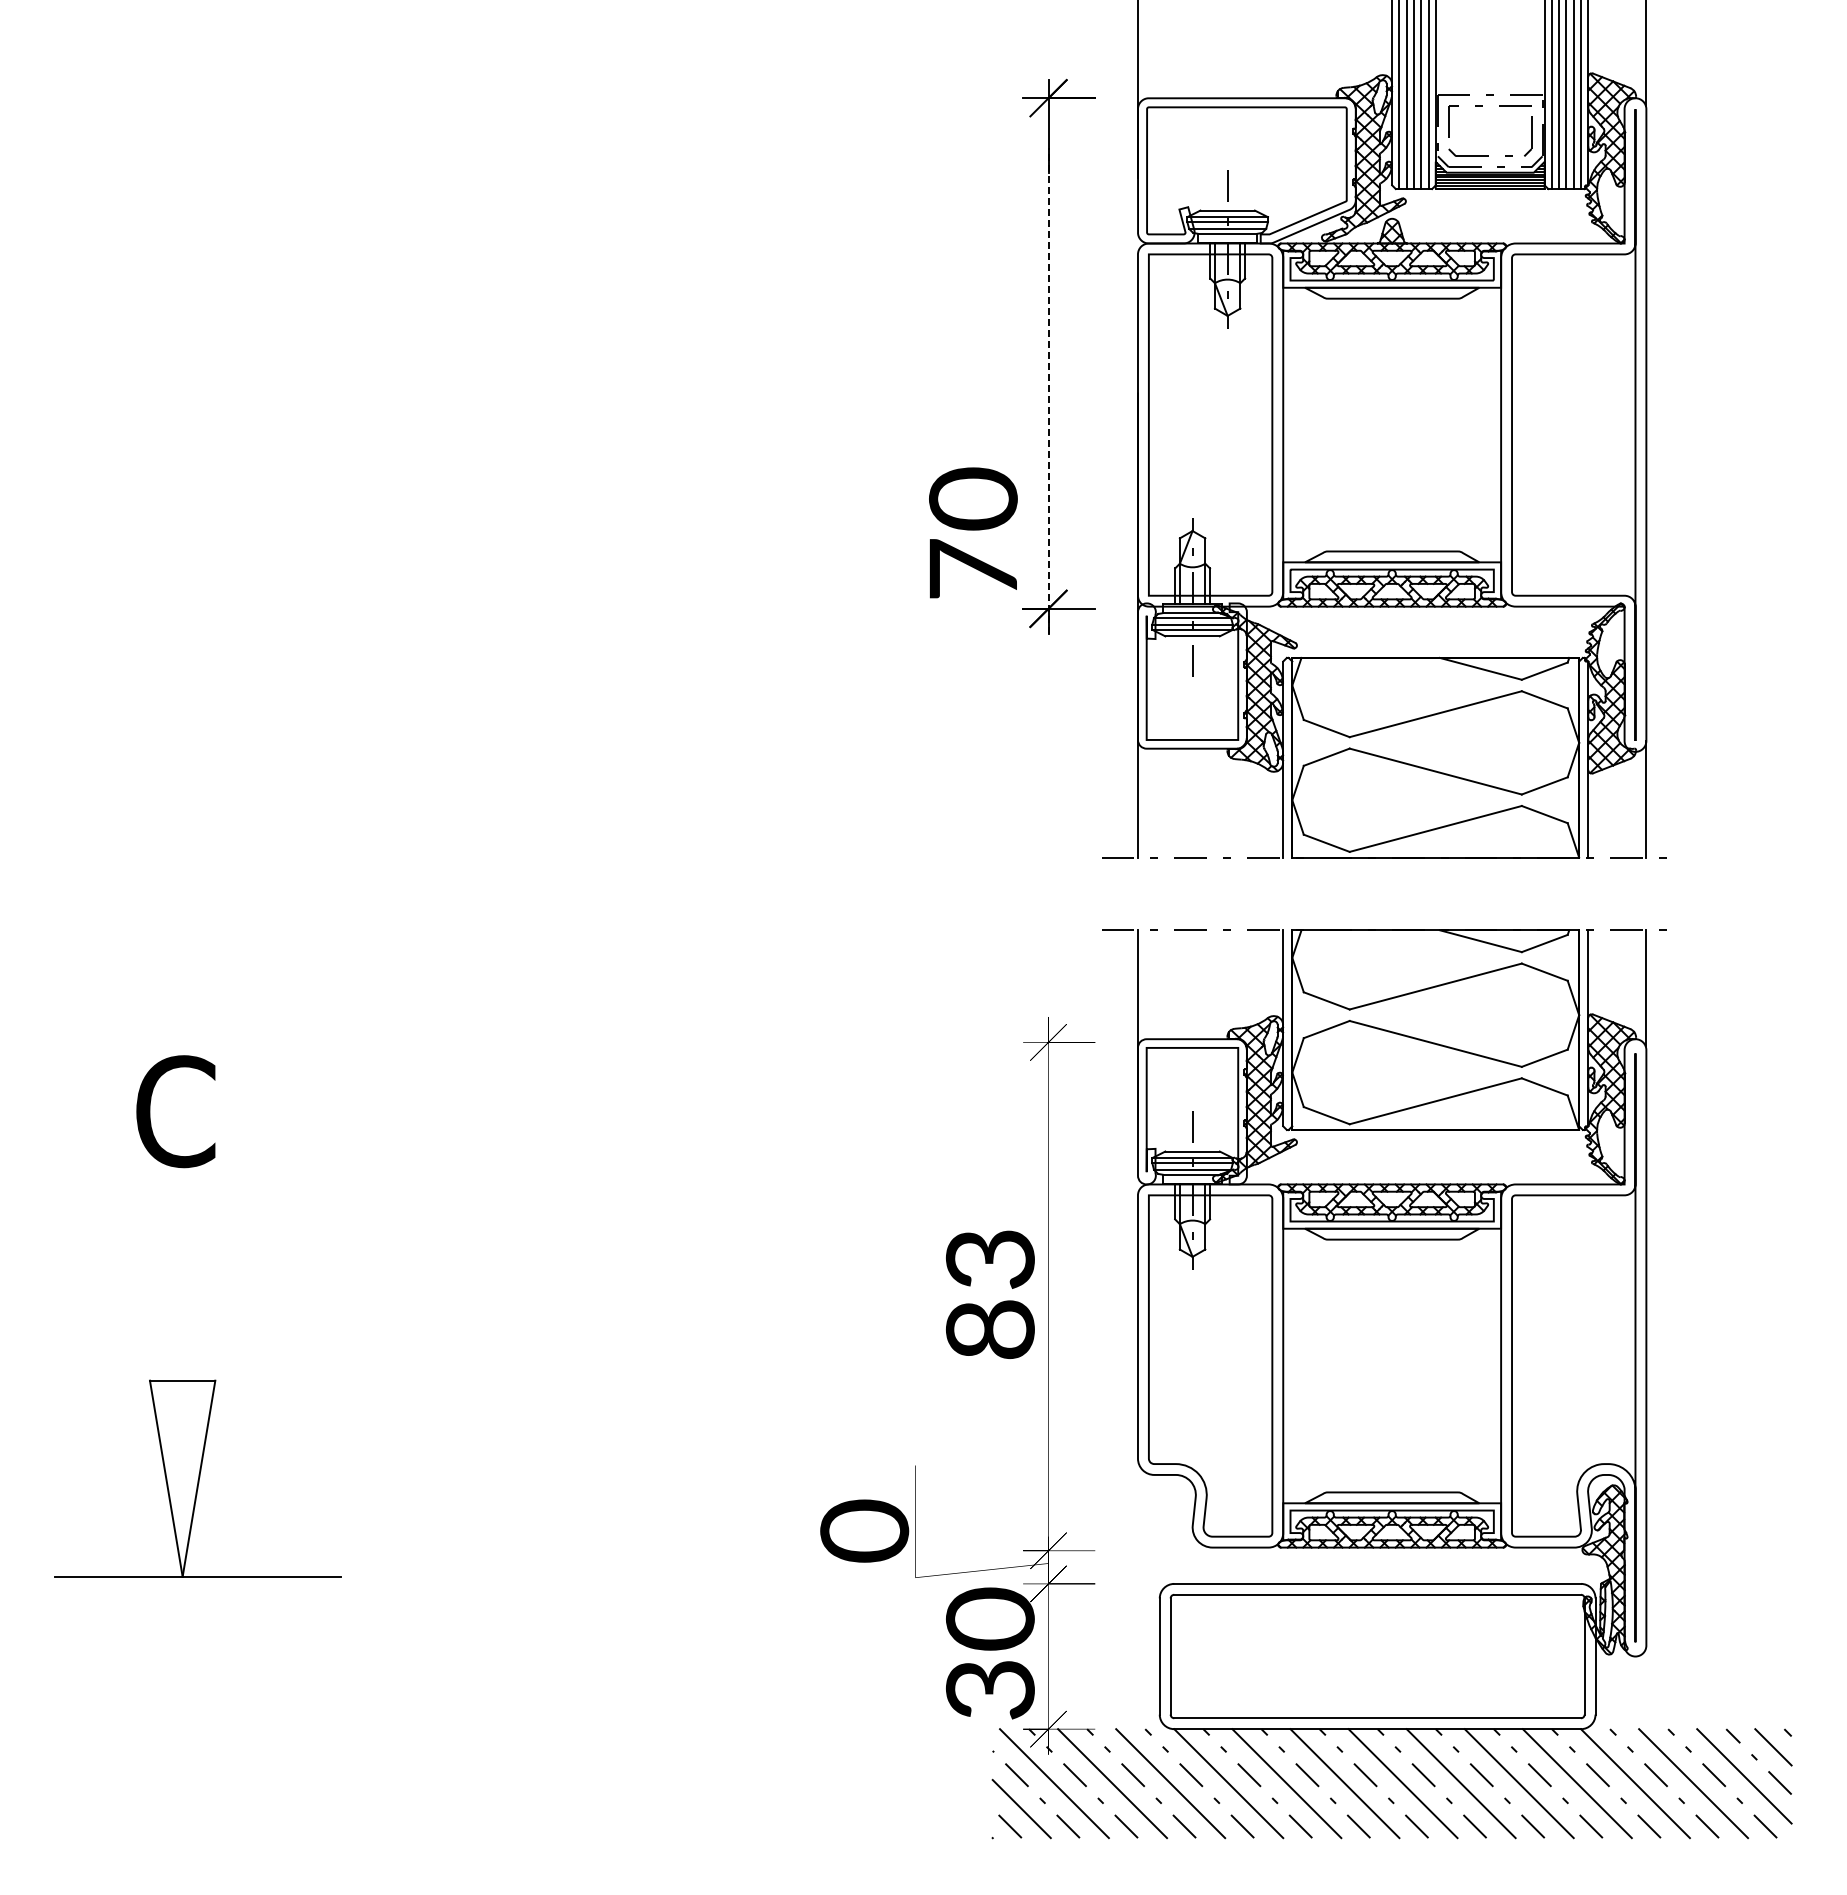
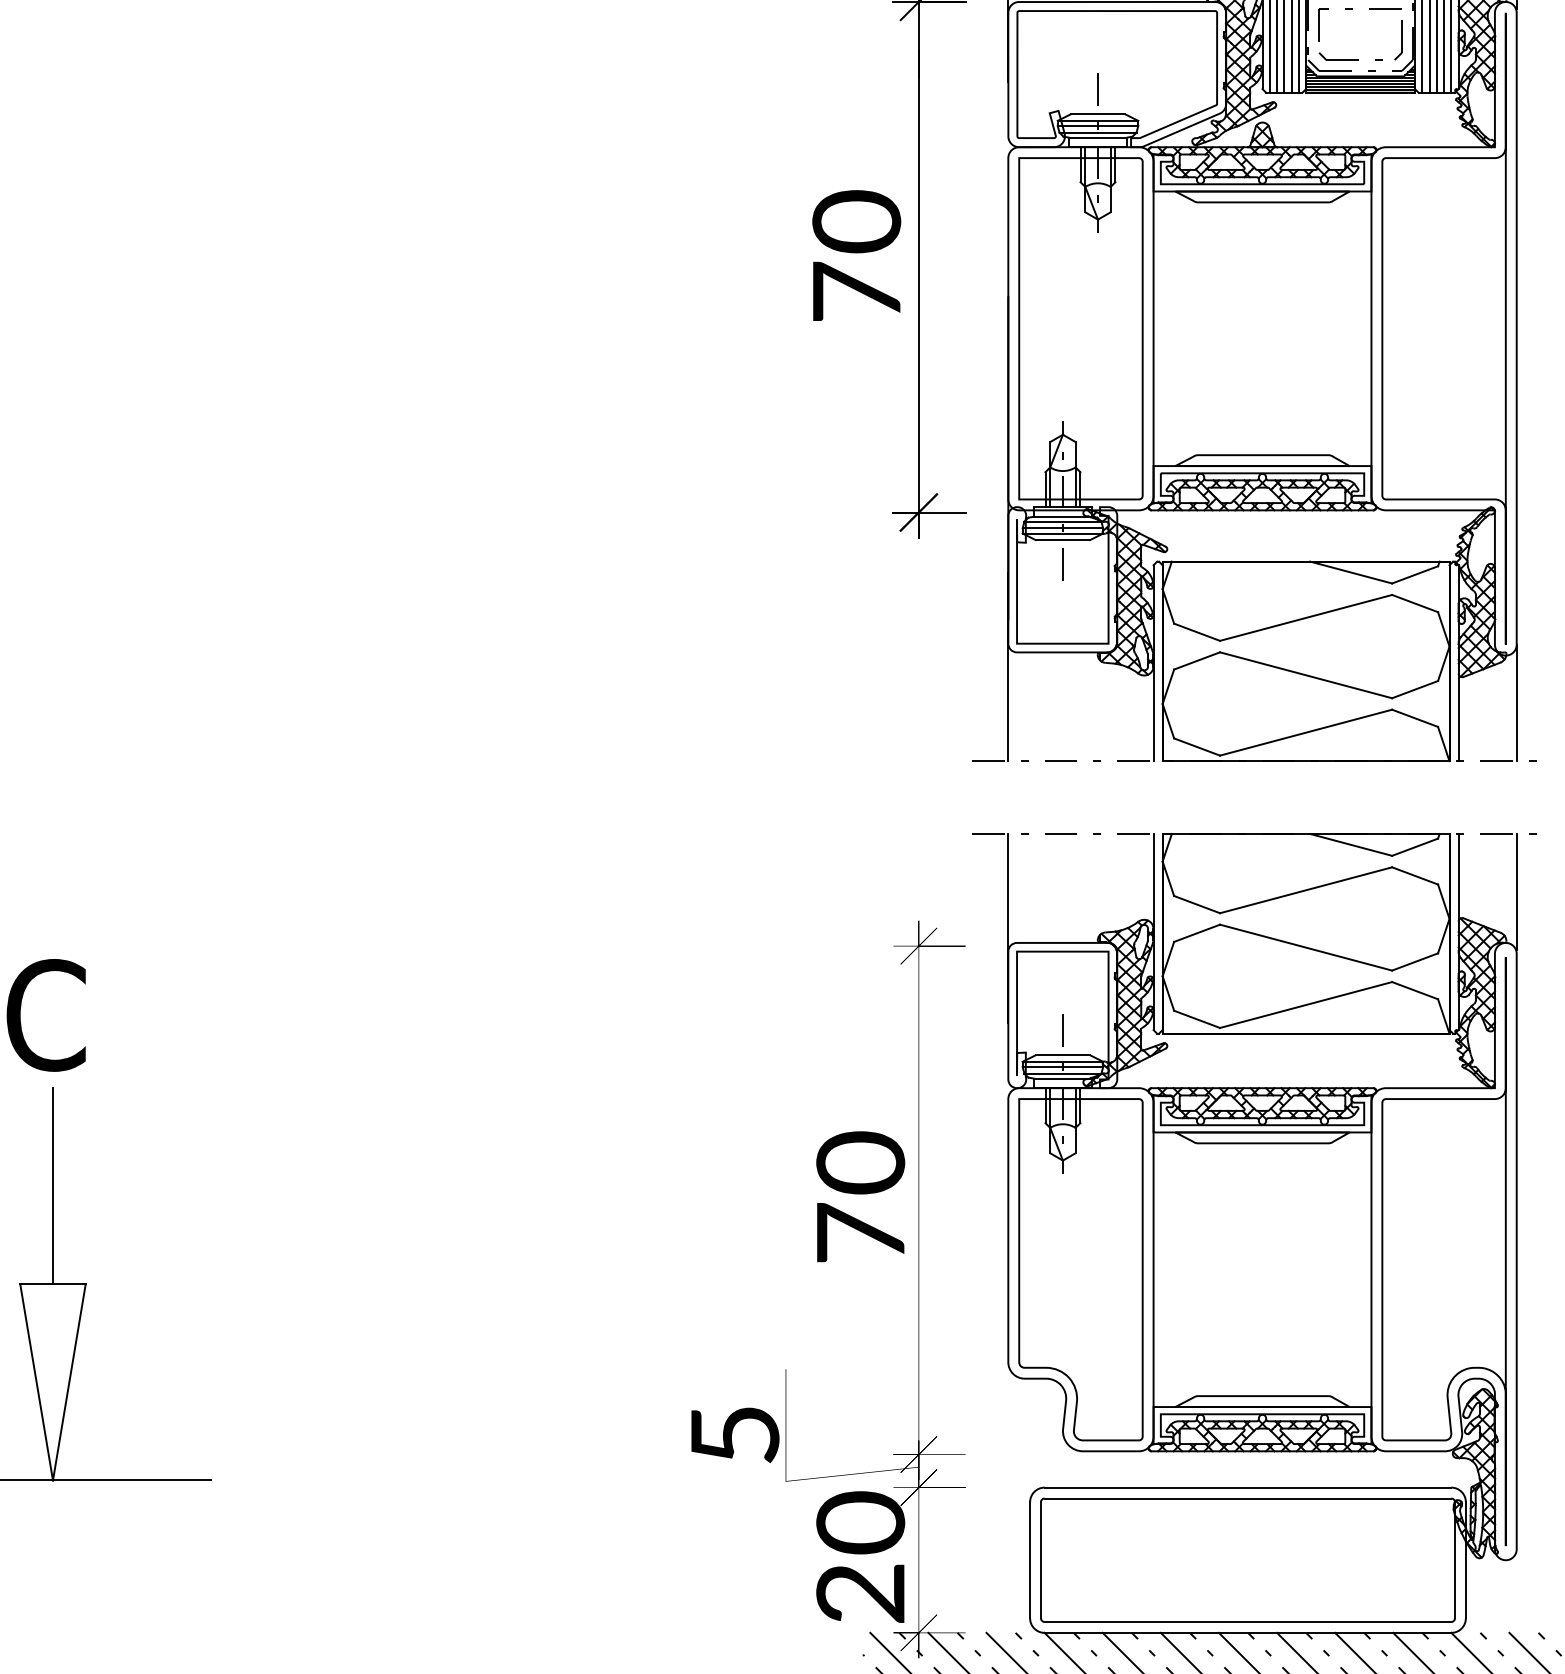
line: (1048, 390) -> (918, 294), dashed -> solid
text: (973, 532) -> (856, 255), moved
line: (182, 1282) -> (52, 1186), added
text: (989, 1292) -> (859, 1196), 83 -> 70
text: (864, 1530) -> (734, 1434), 0 -> 5
text: (990, 1690) -> (860, 1594), 30 -> 20

